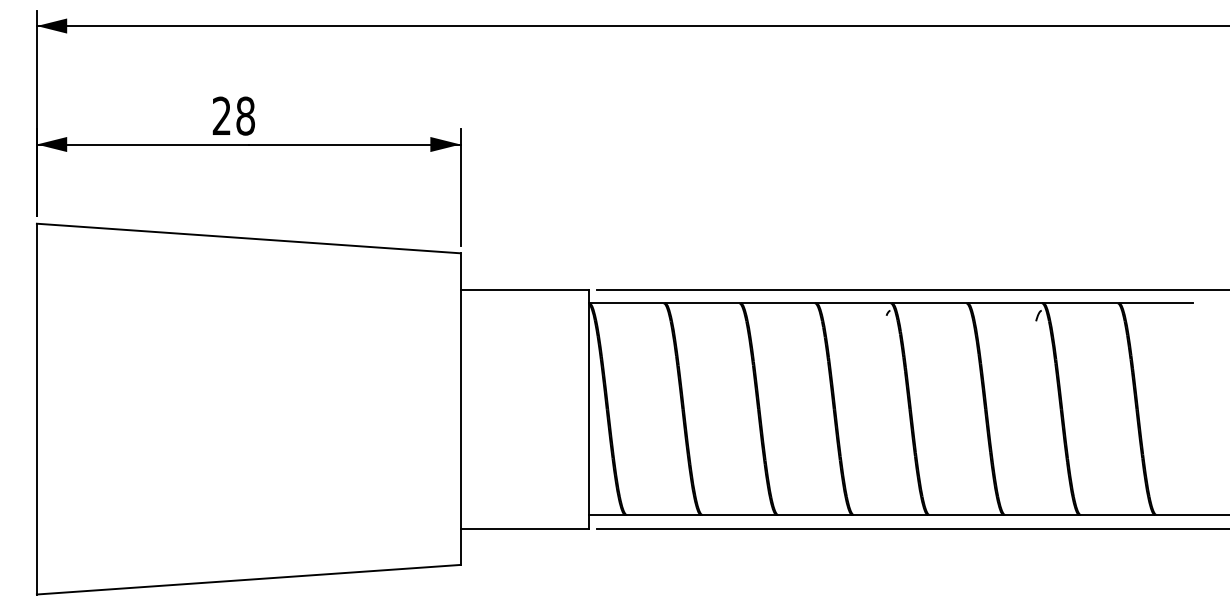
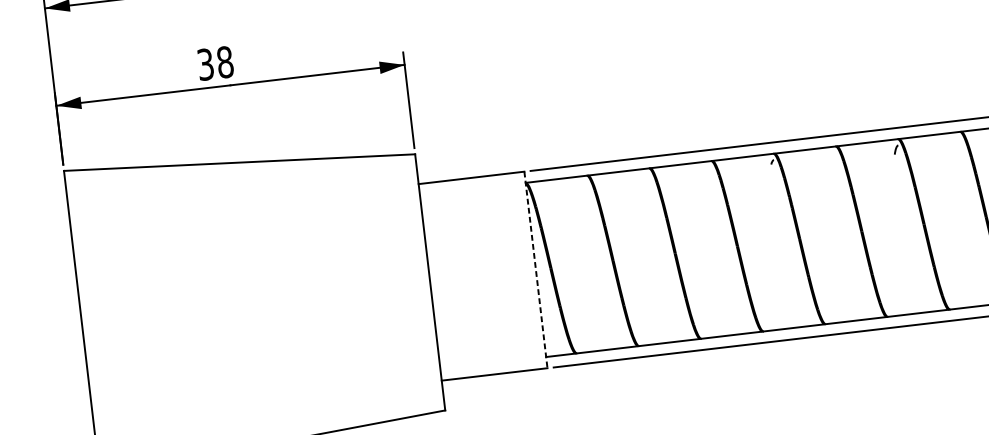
text: (221, 115) -> (205, 64), 28 -> 38
line: (589, 409) -> (536, 270), solid -> dashed

